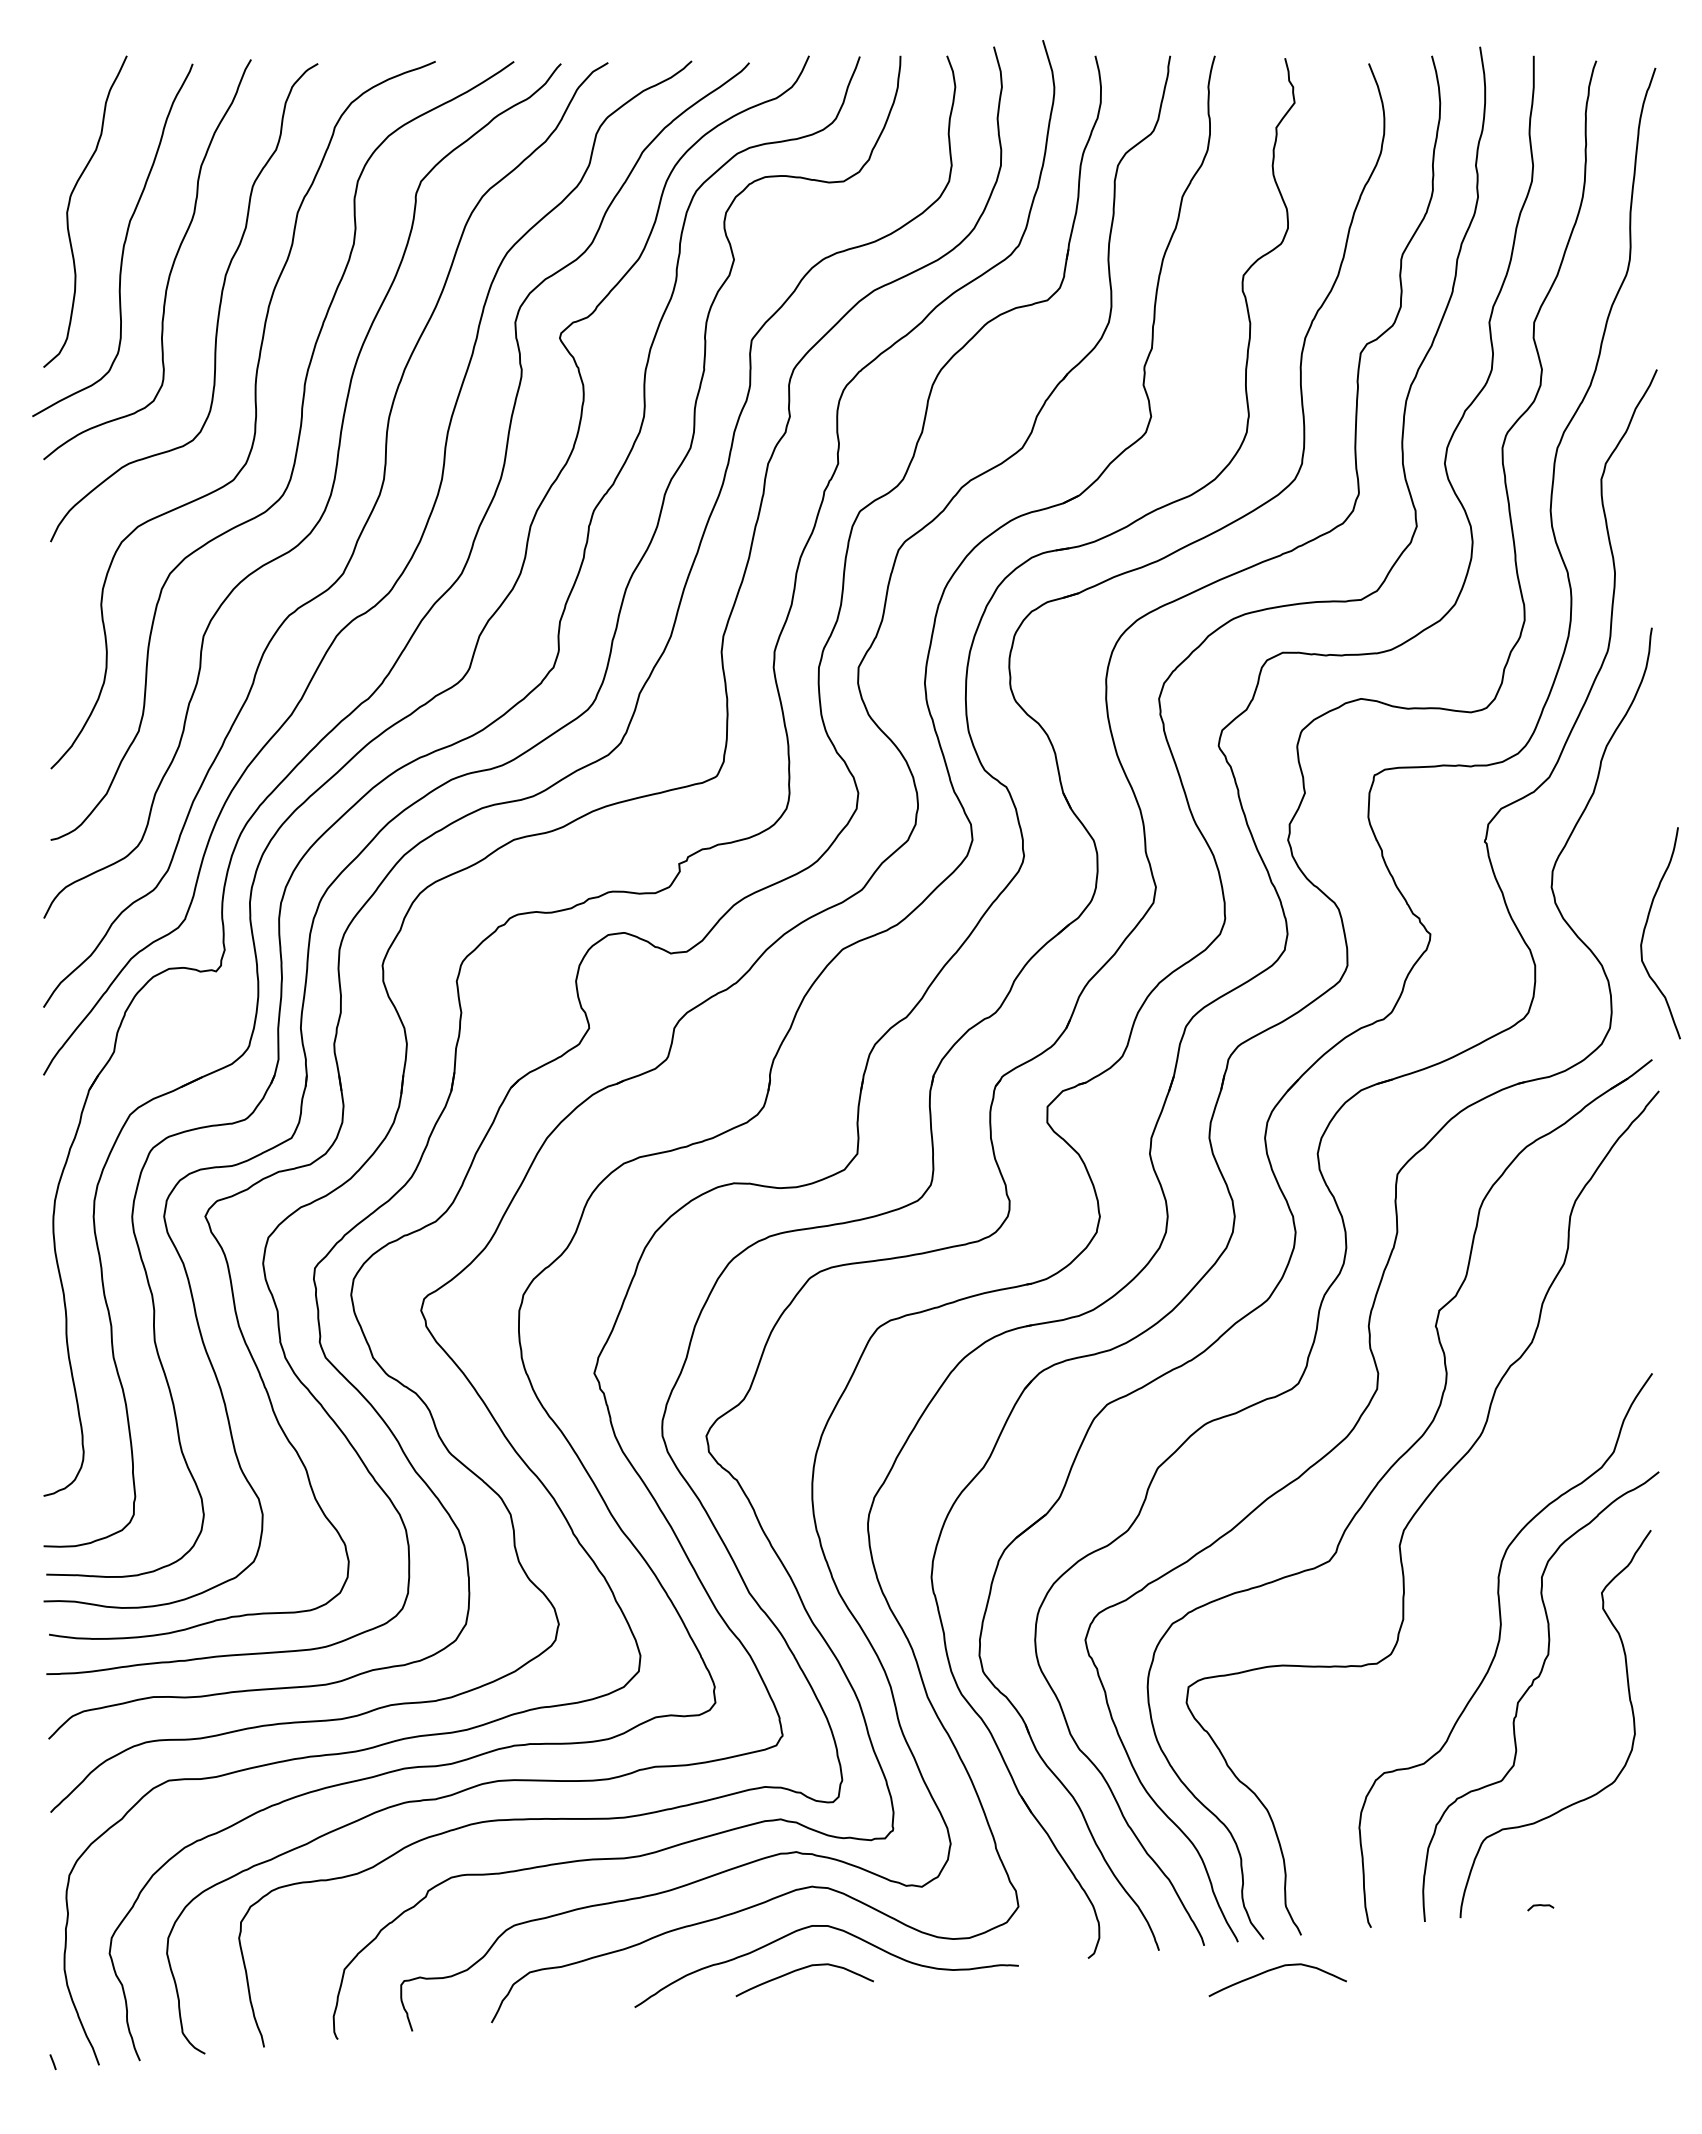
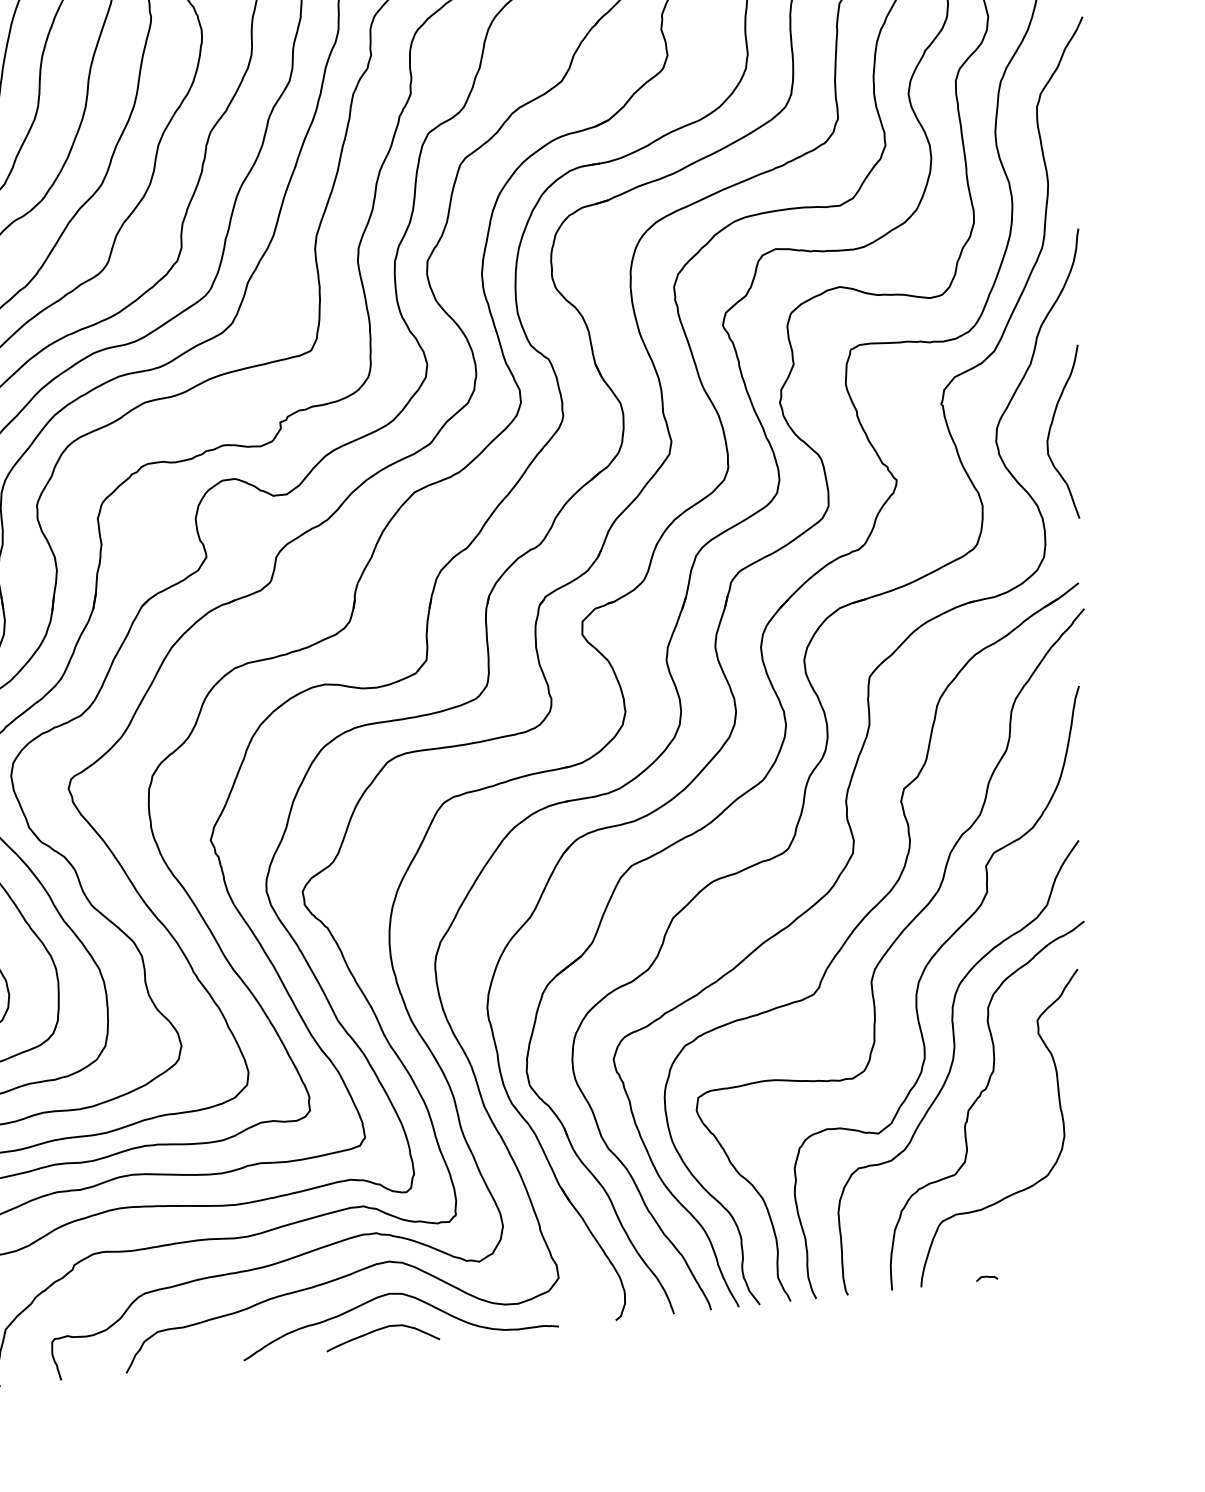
curve: (1645, 929) -> (1051, 428), moved
curve: (1457, 1552) -> (918, 987), added
curve: (1275, 1969) -> (769, 1329), removed

